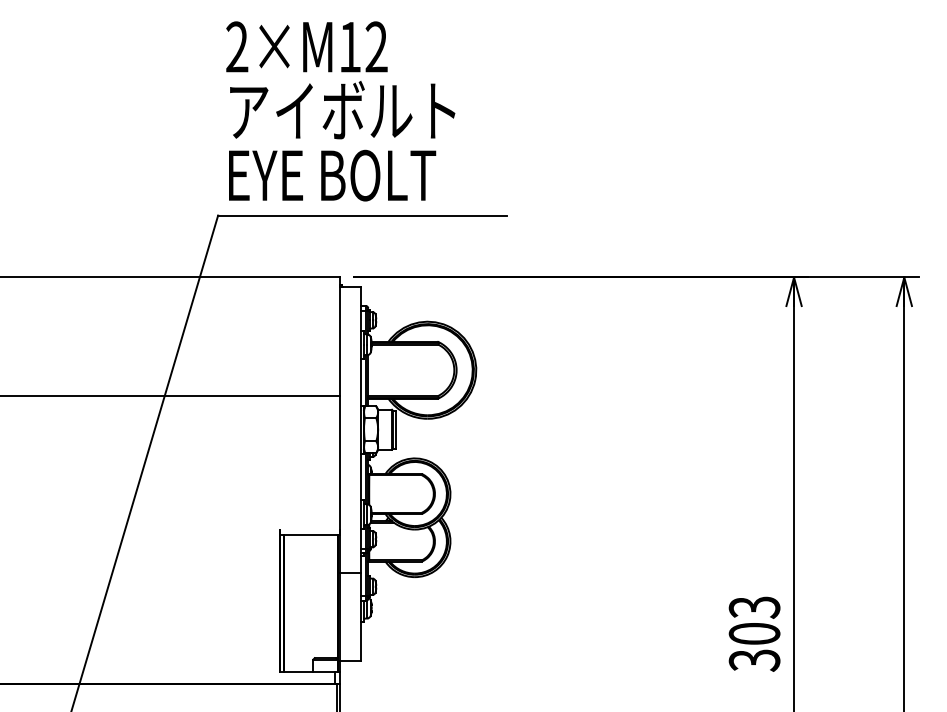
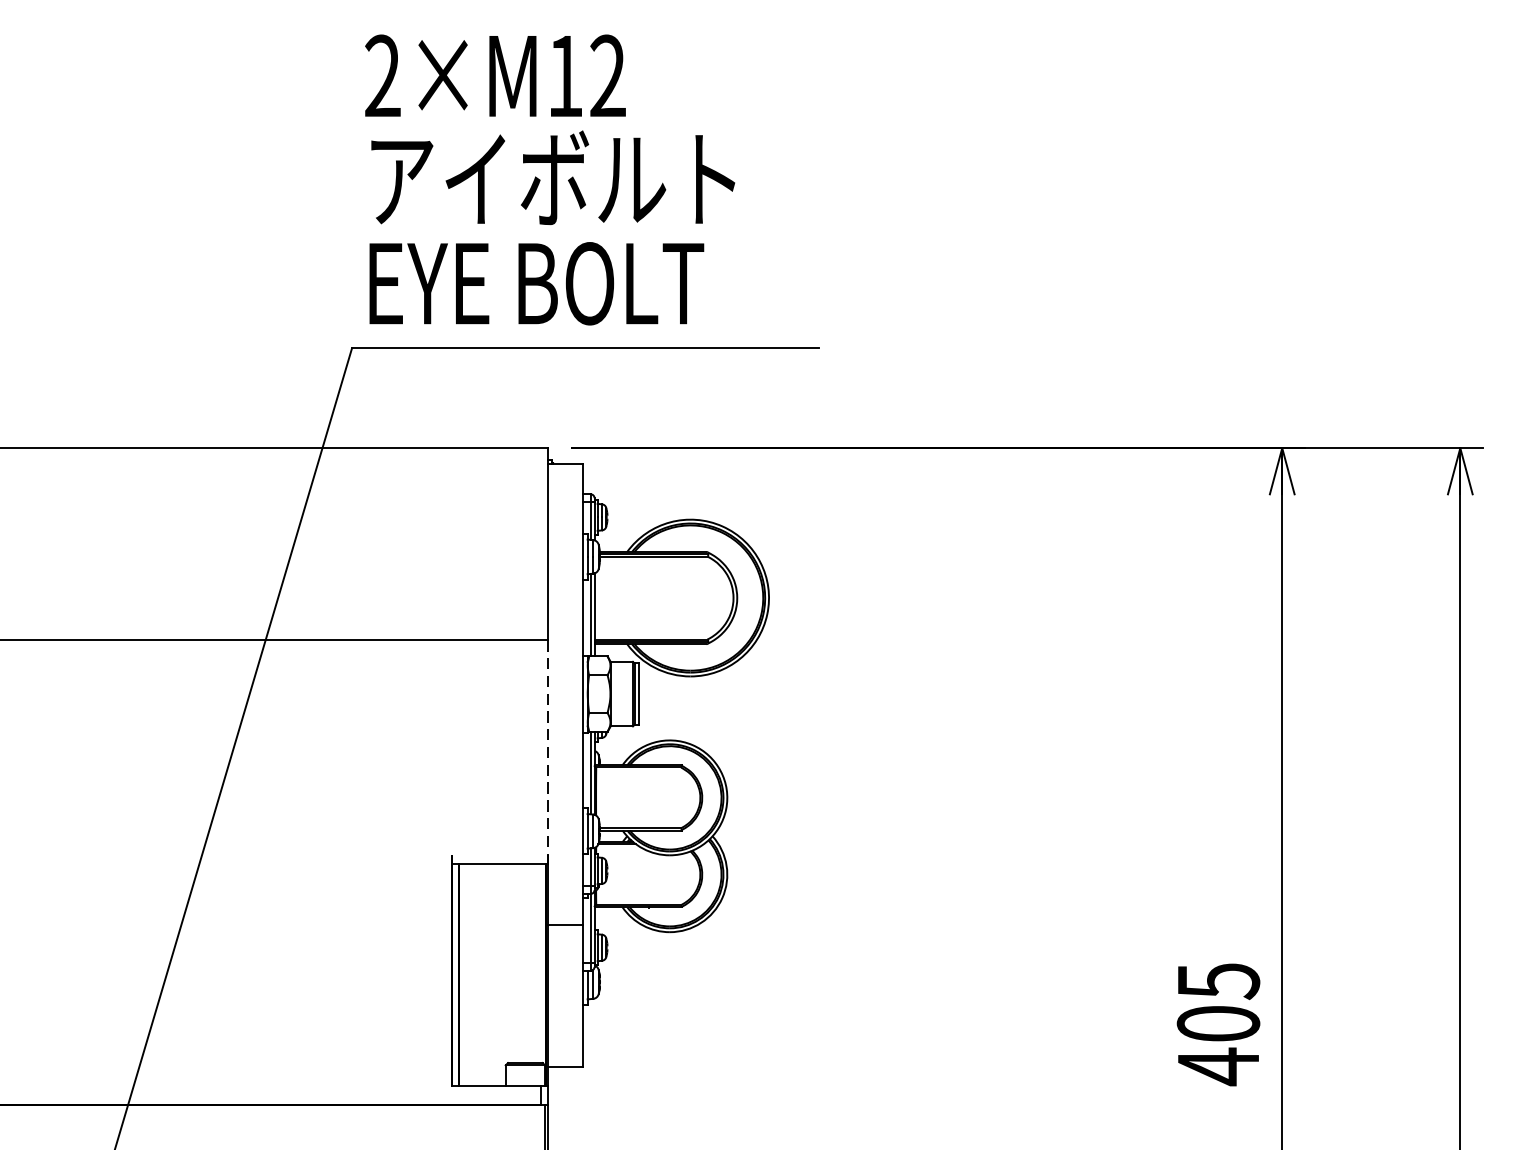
line: (339, 466) -> (548, 753), solid -> dashed
text: (754, 634) -> (1218, 1024), 303 -> 405

